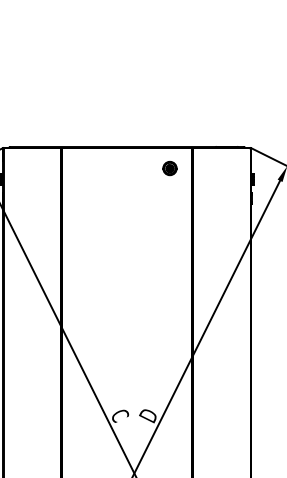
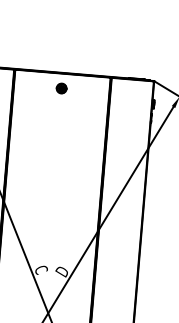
part: (169, 168) -> (61, 88), moved

